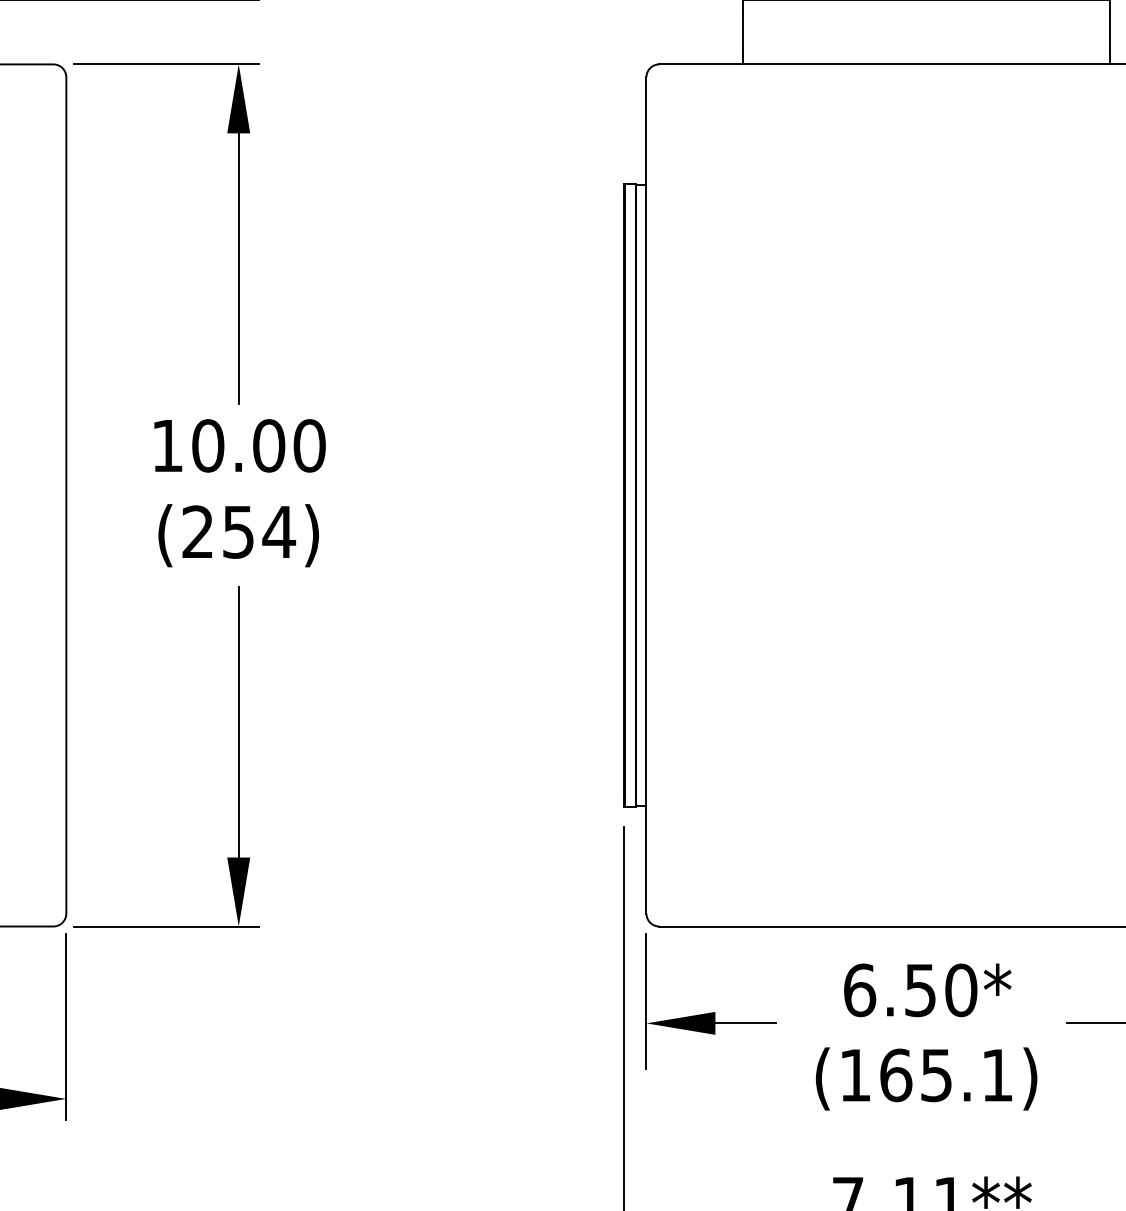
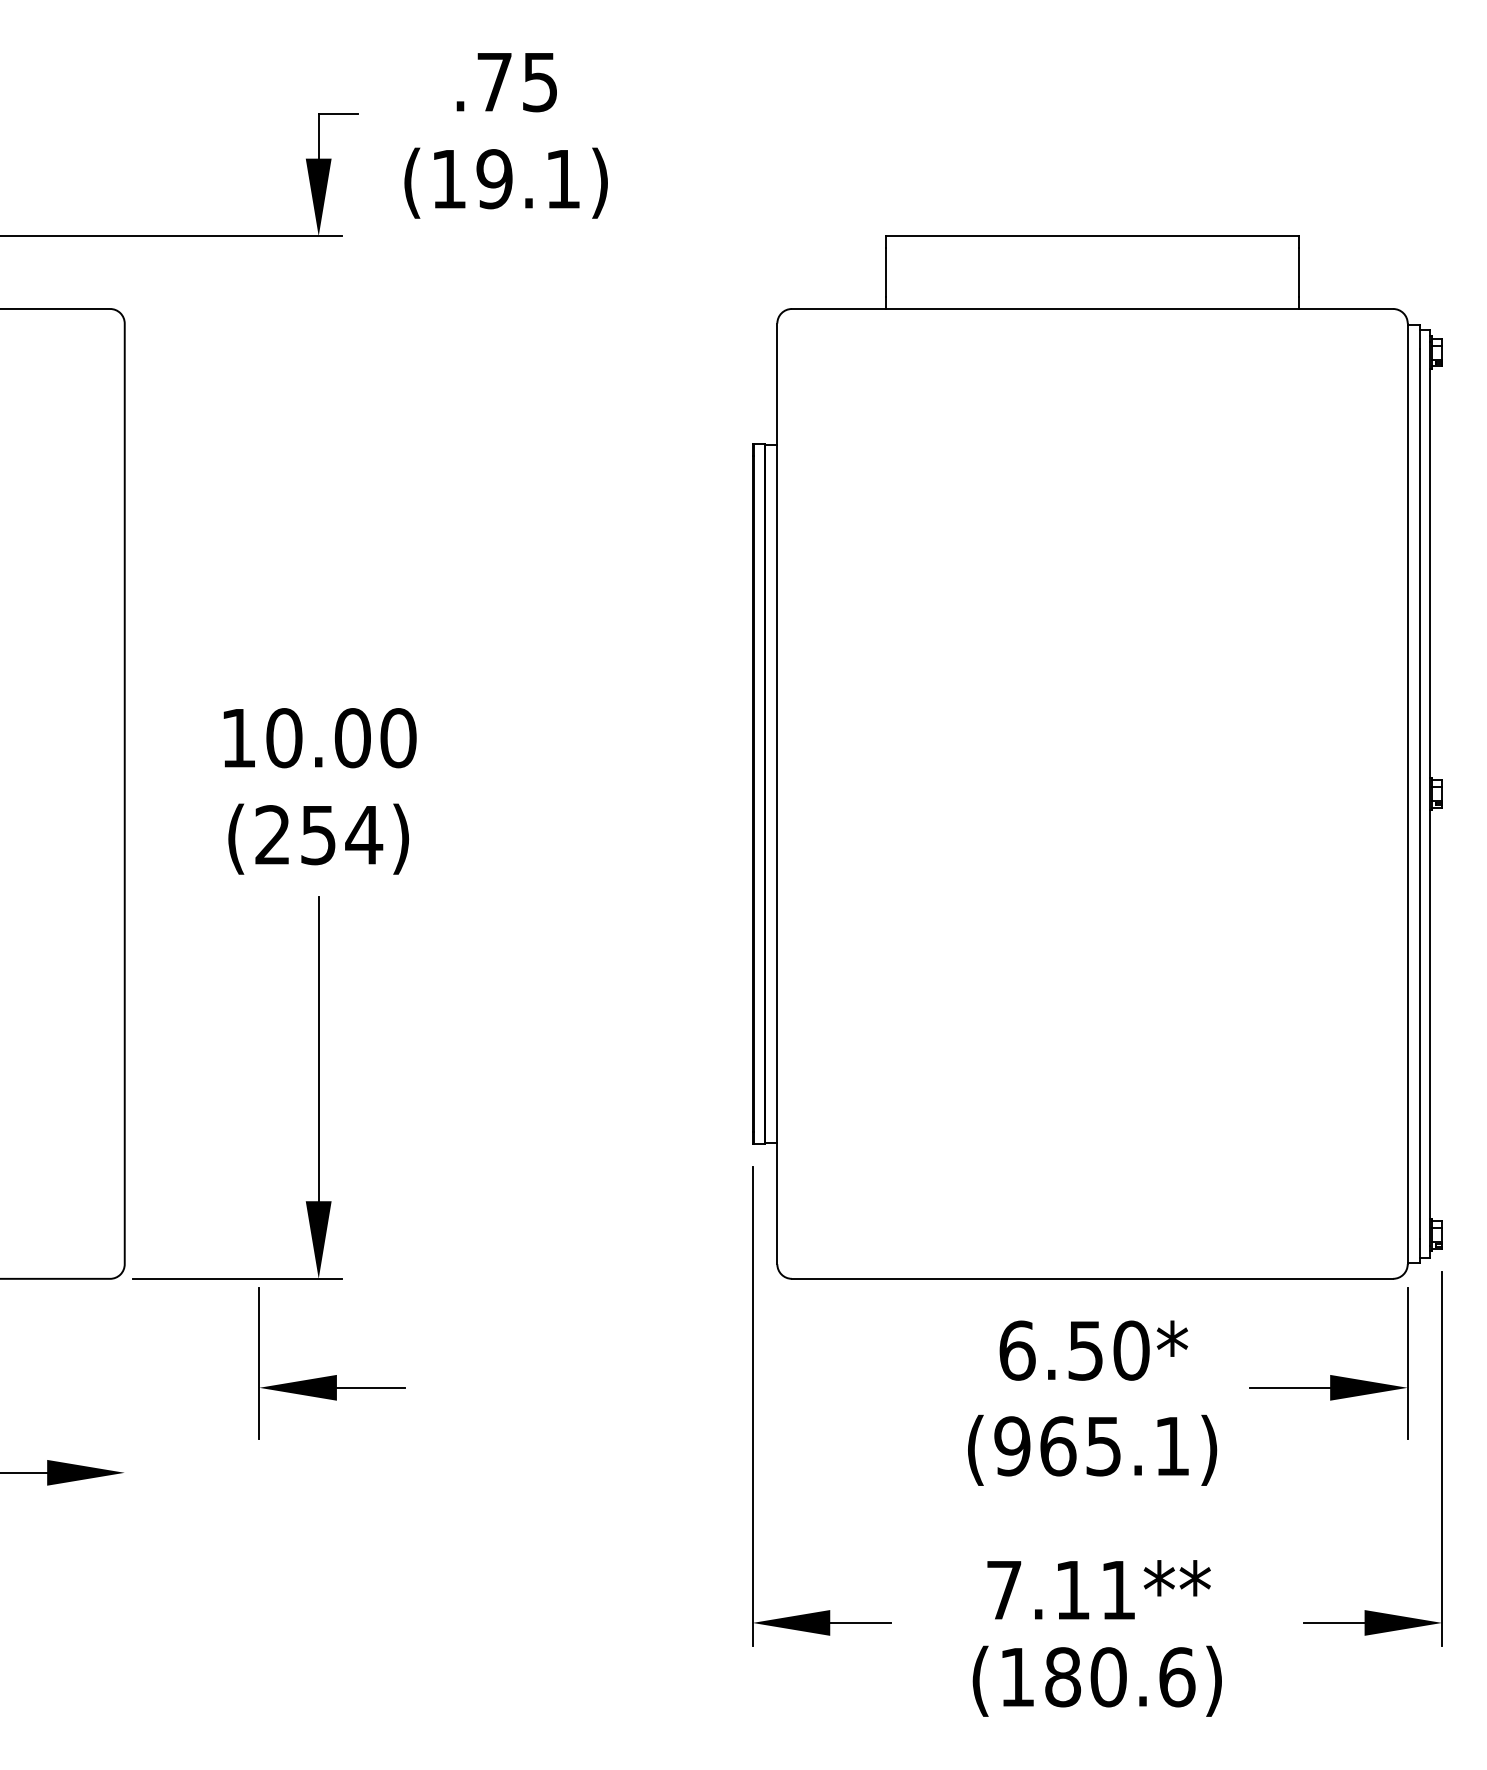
part: (238, 233) -> (318, 499), removed
part: (710, 1012) -> (331, 1375), moved
line: (66, 1026) -> (124, 1391), removed
text: (855, 1075) -> (1012, 1446), (165.1) -> (965.1)

